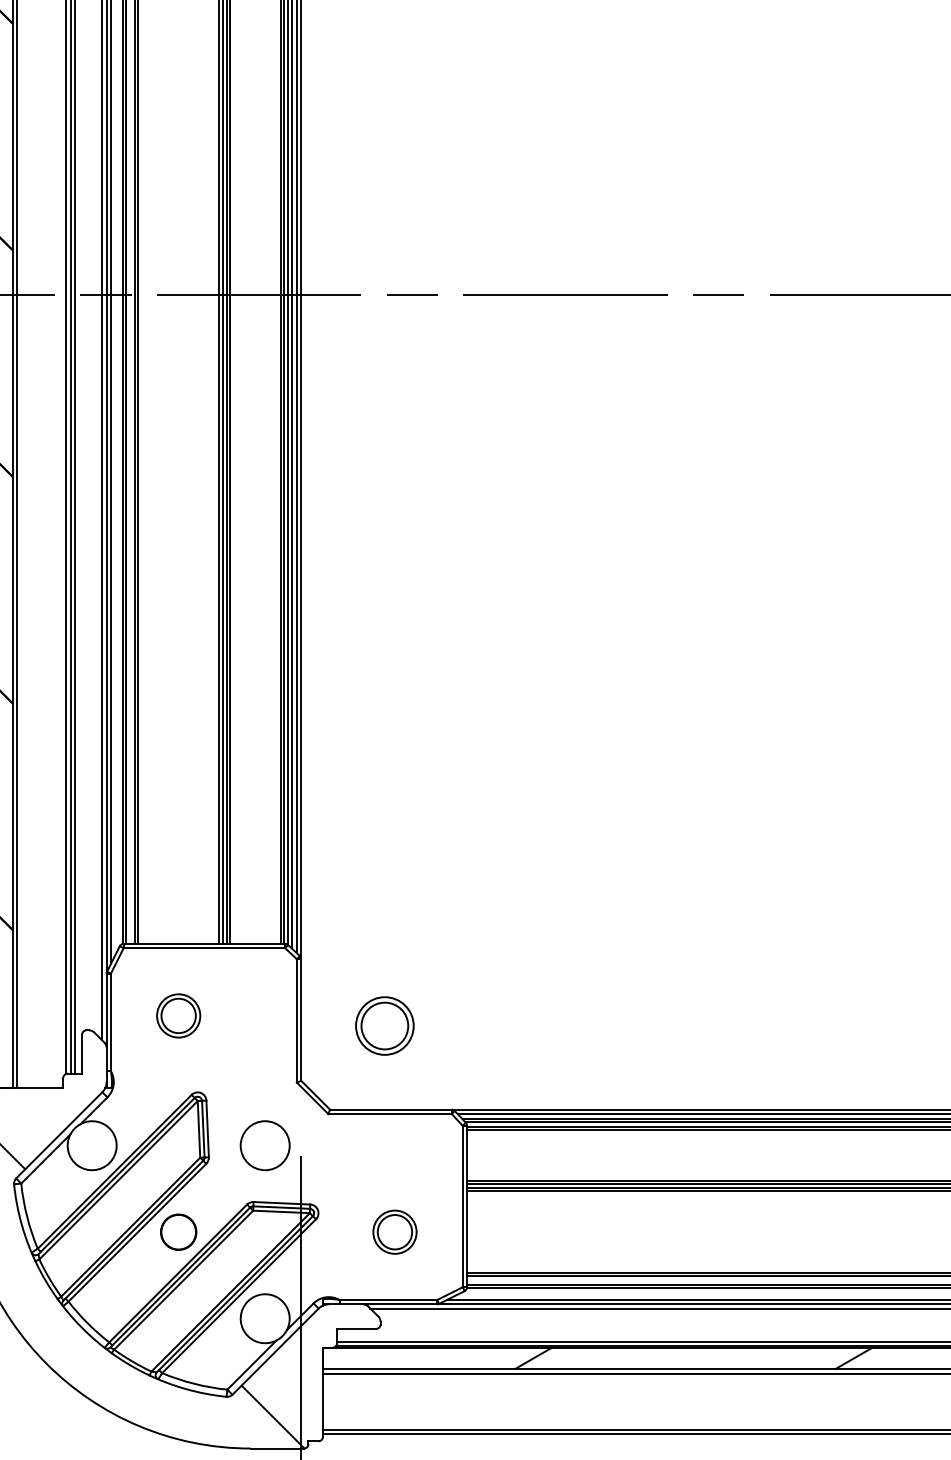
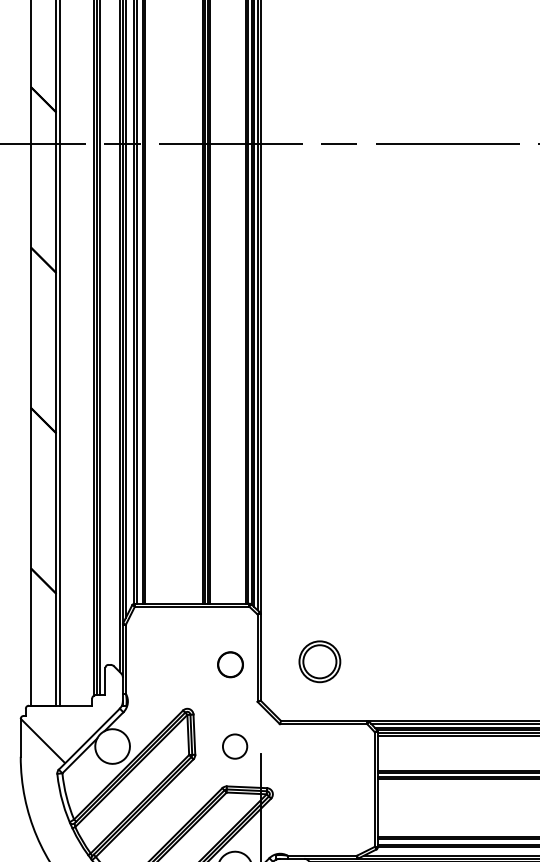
part: (178, 1015) -> (173, 654), removed
circle: (264, 1145) -> (234, 746), size x0.7
circle: (178, 1231) -> (230, 664), moved
part: (394, 1231) -> (326, 807), removed

